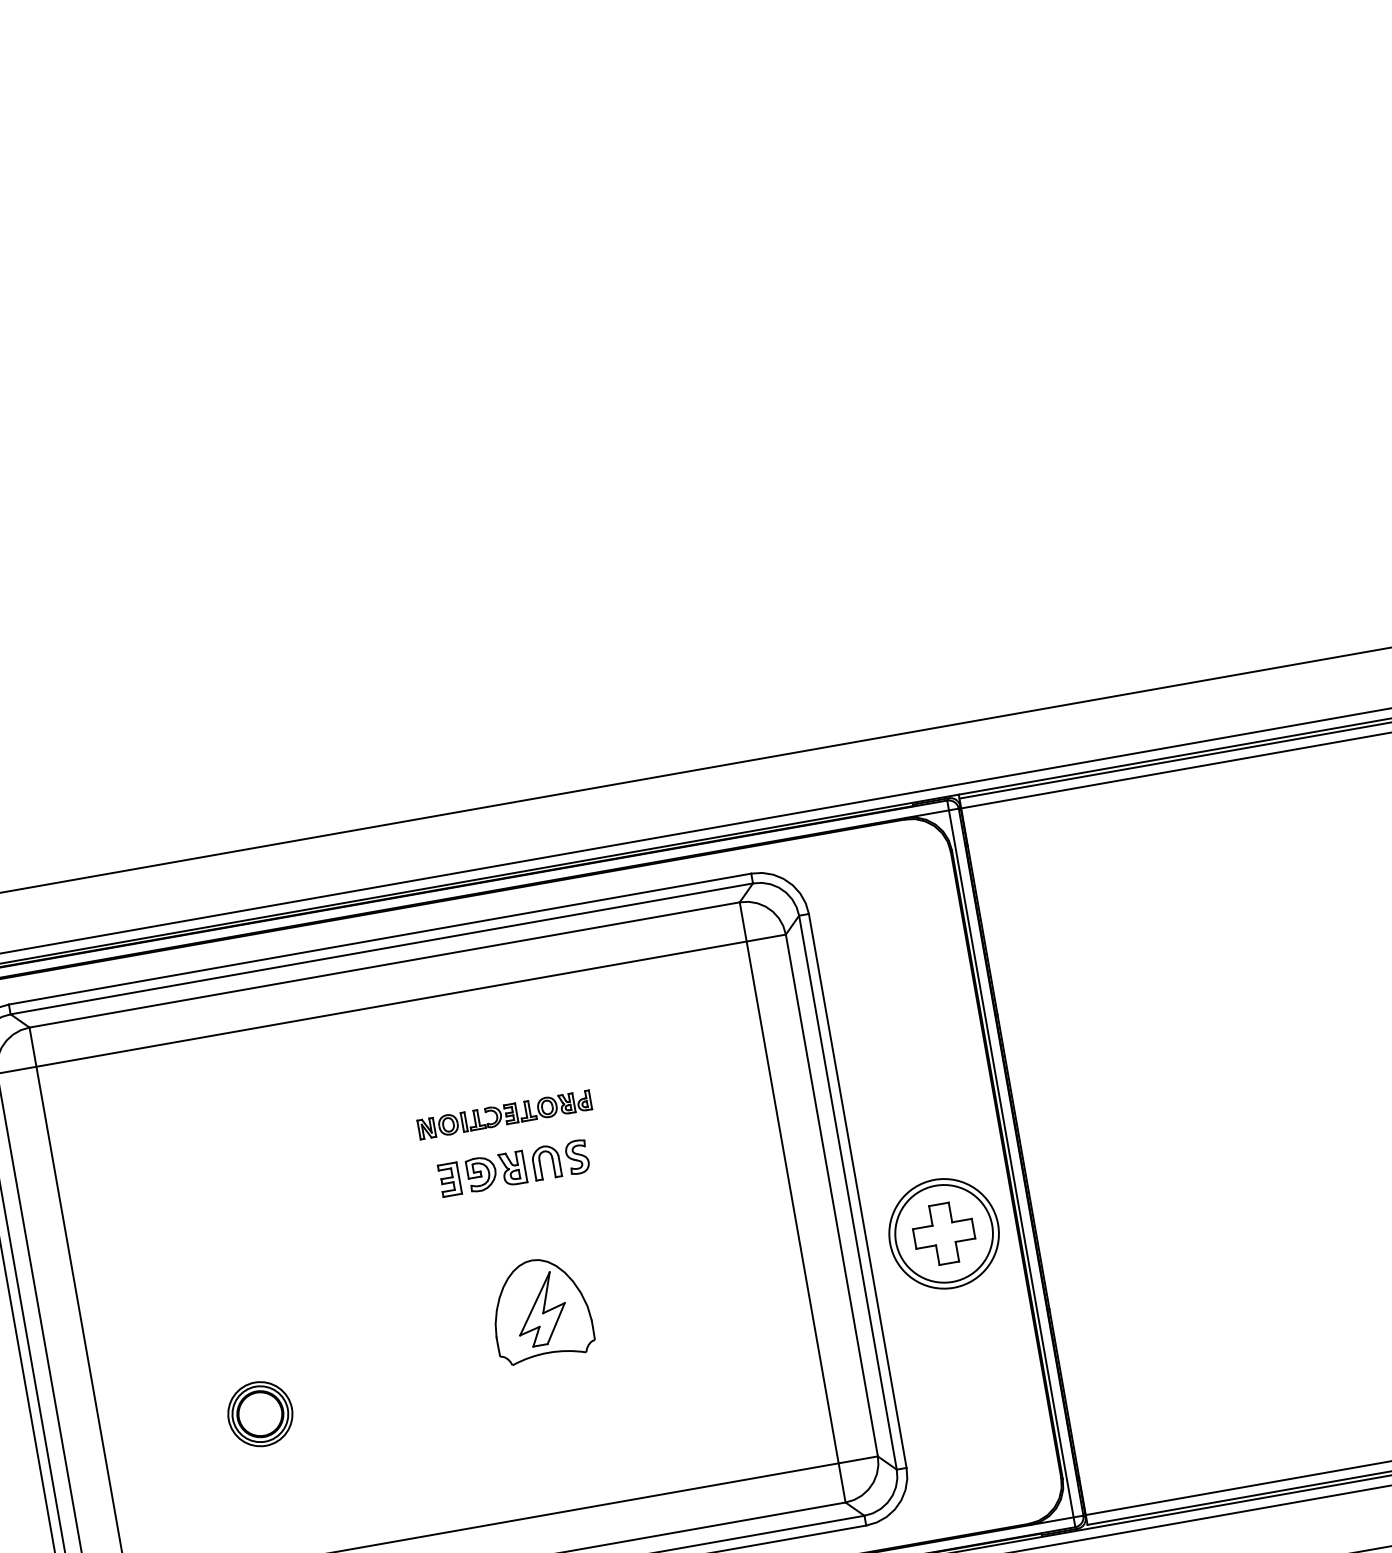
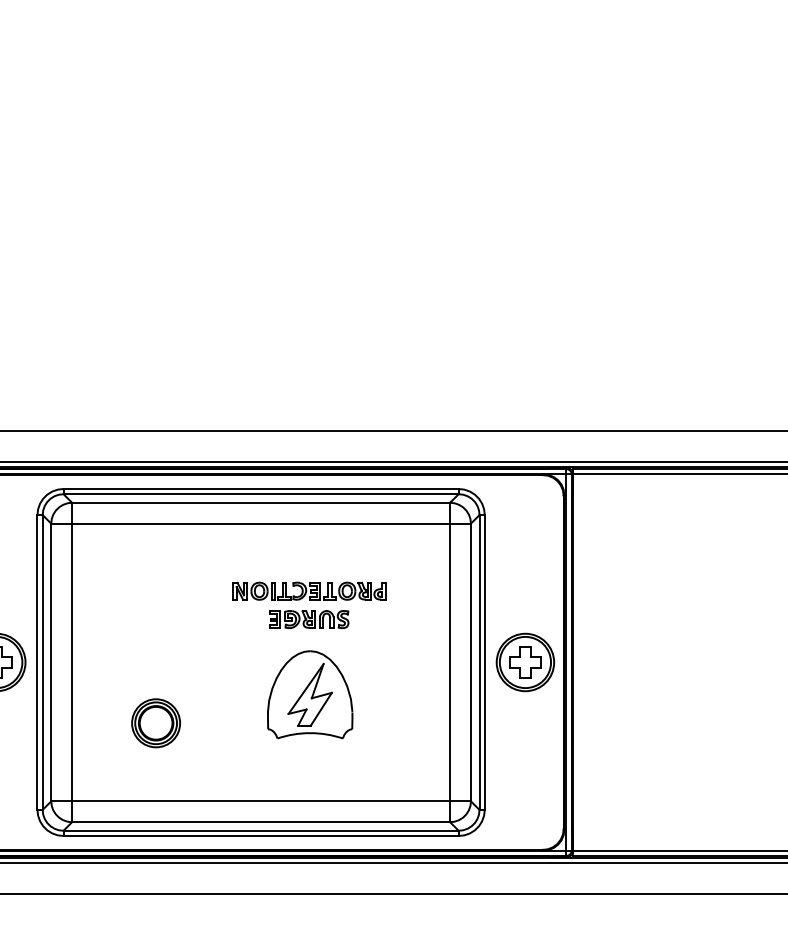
part: (504, 1113) -> (309, 590), size x1.67
part: (944, 1233) -> (525, 662), moved
part: (540, 1308) -> (310, 694), size x1.67
part: (259, 1414) -> (155, 723), size x1.43

